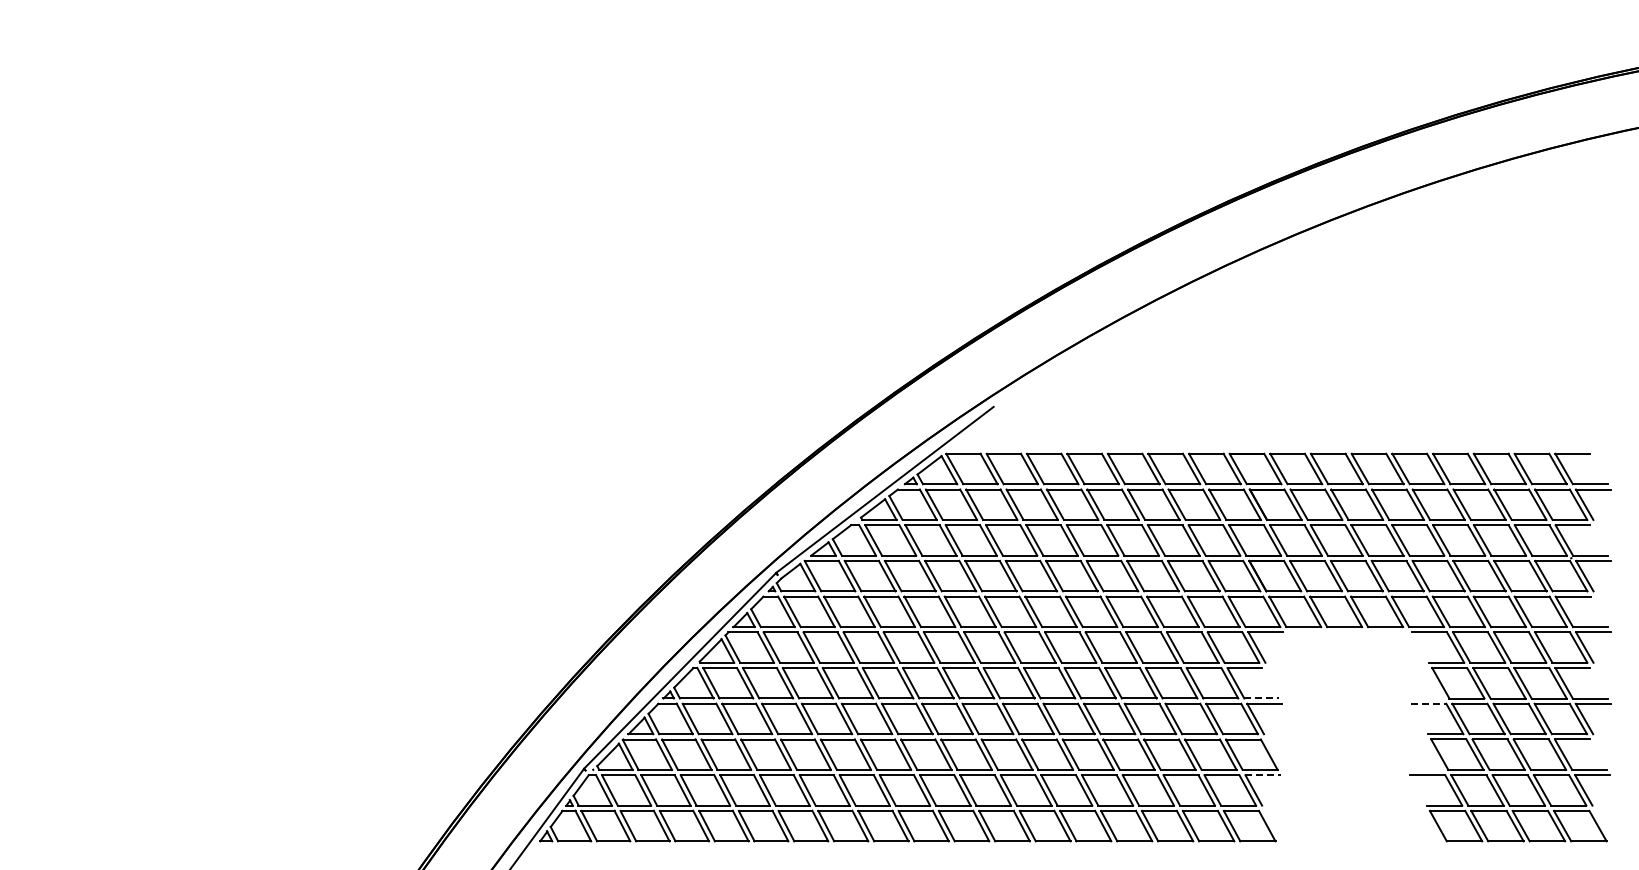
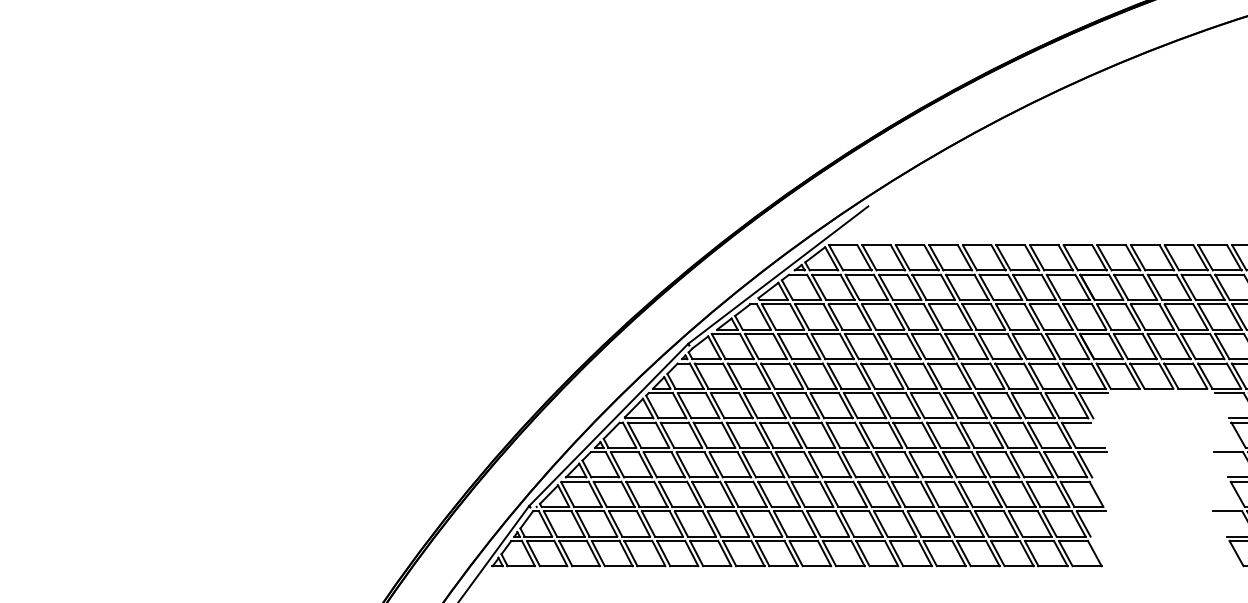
line: (1262, 698) -> (1090, 447), dashed -> solid
line: (1428, 703) -> (1228, 452), dashed -> solid
line: (1263, 775) -> (1091, 511), dashed -> solid

